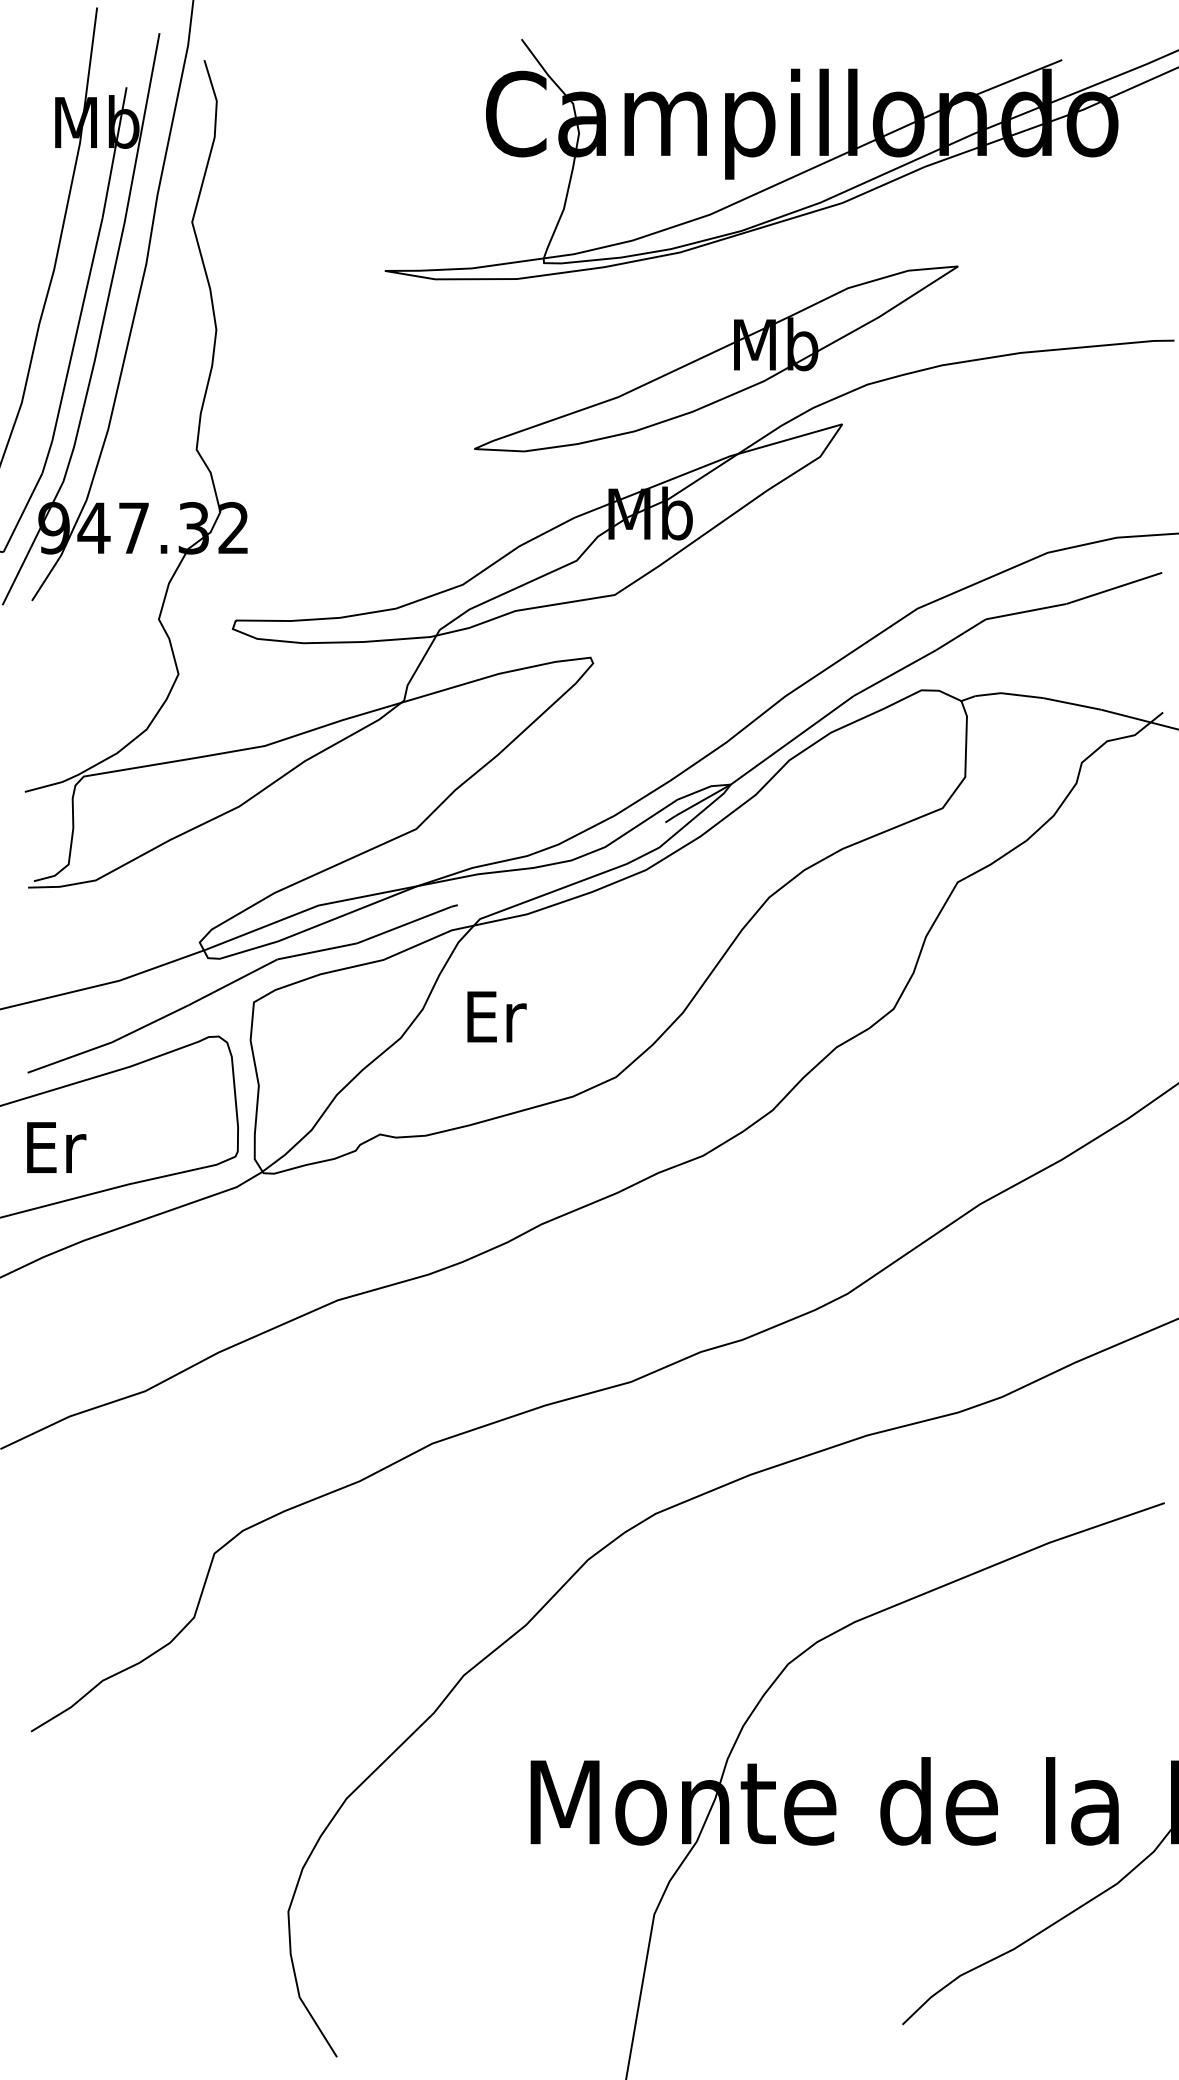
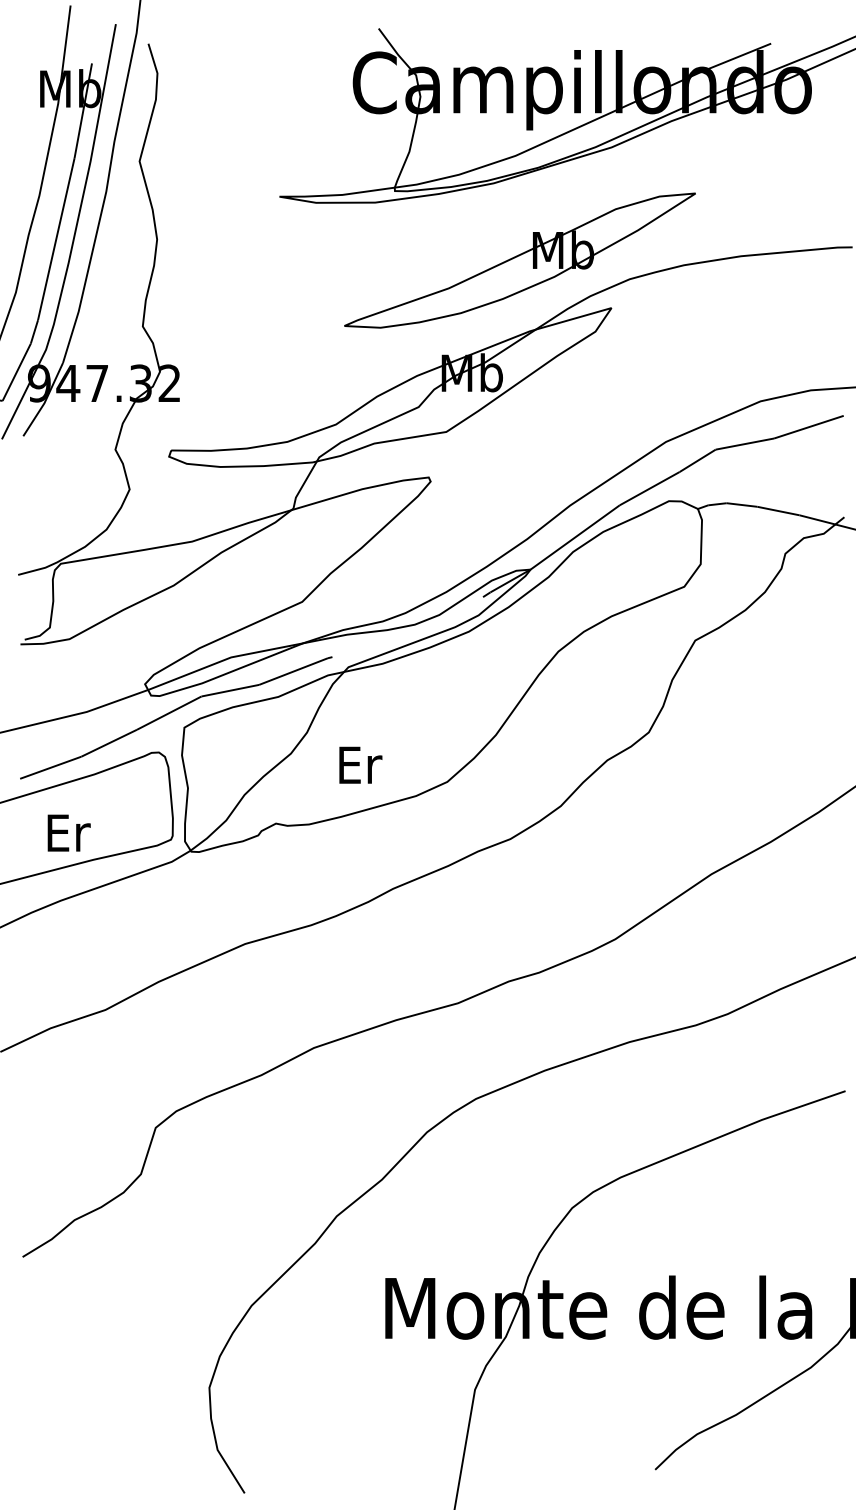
text: (496, 1015) -> (360, 764), moved
text: (55, 1146) -> (68, 832), moved

